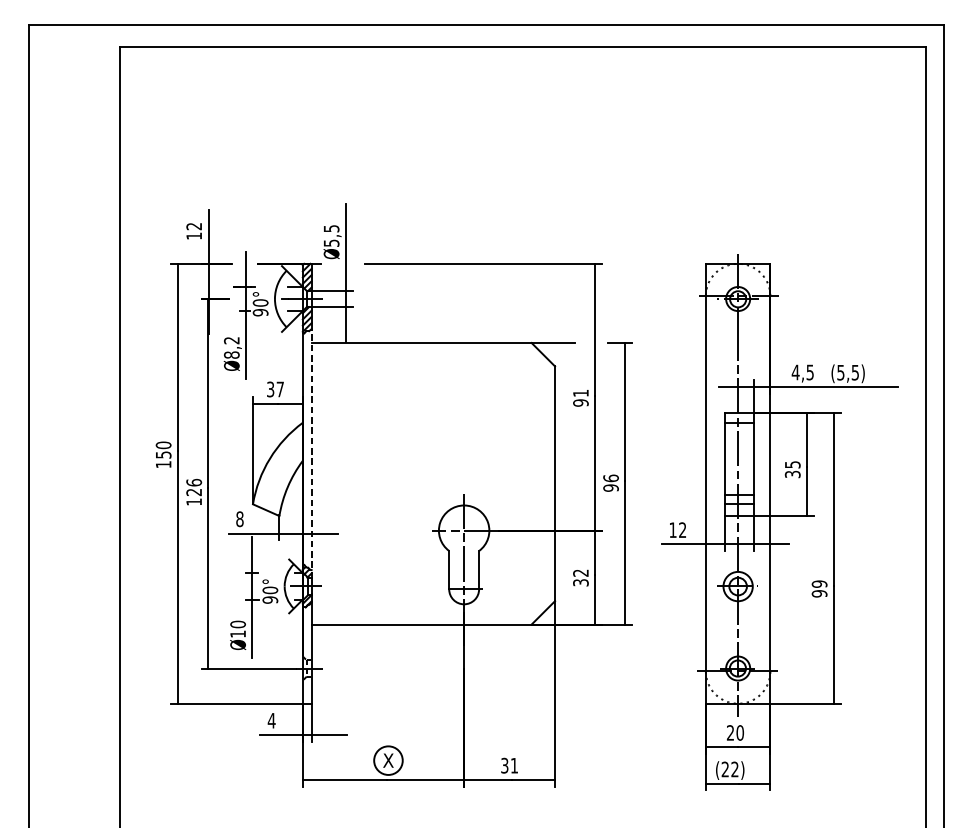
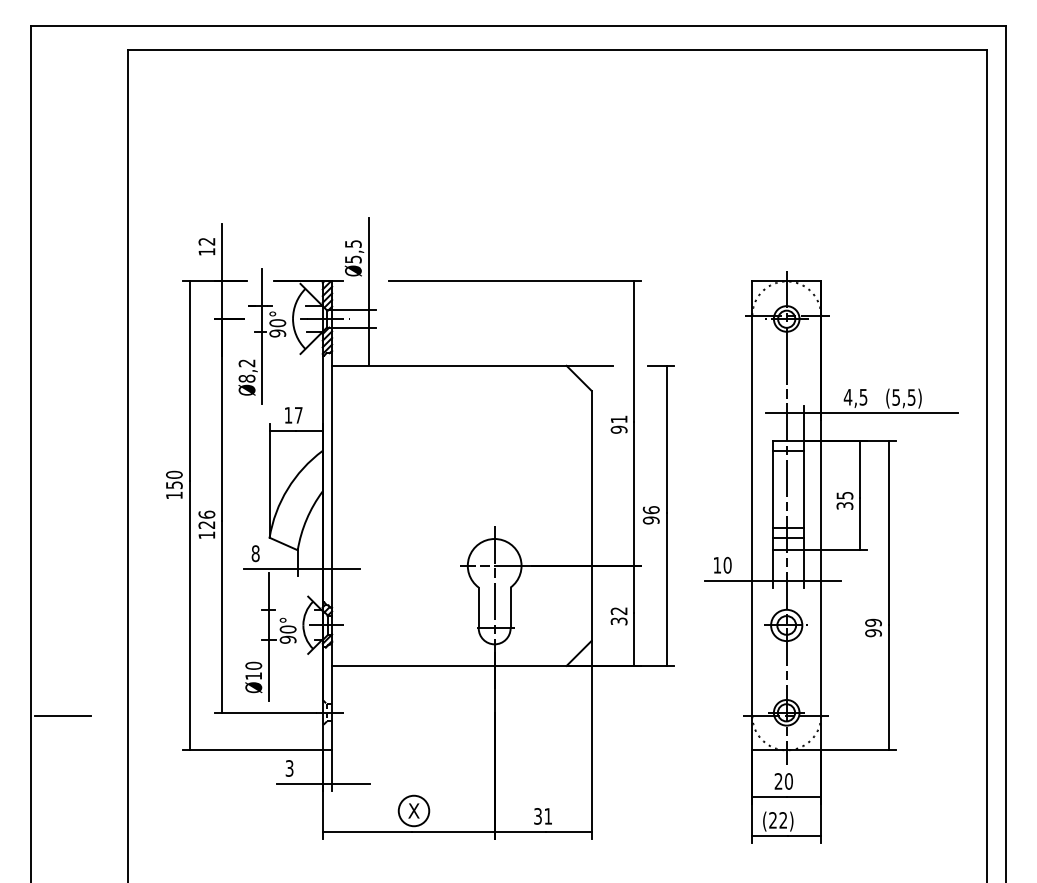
text: (270, 389) -> (288, 415), 37 -> 17
line: (311, 453) -> (332, 483), dashed -> solid
text: (682, 530) -> (727, 565), 12 -> 10
line: (58, 672) -> (62, 716), added
text: (271, 720) -> (289, 768), 4 -> 3

